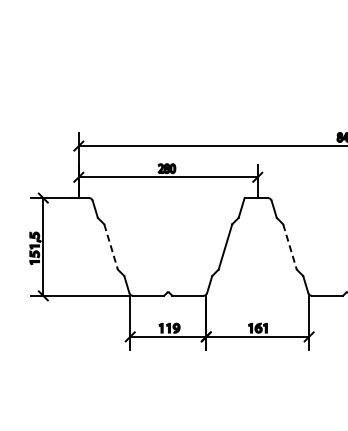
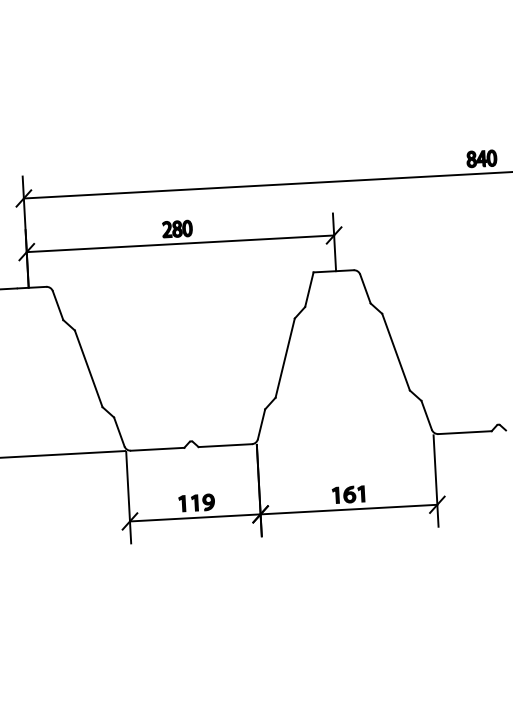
line: (111, 246) -> (89, 367), dashed -> solid
line: (290, 246) -> (396, 351), dashed -> solid

